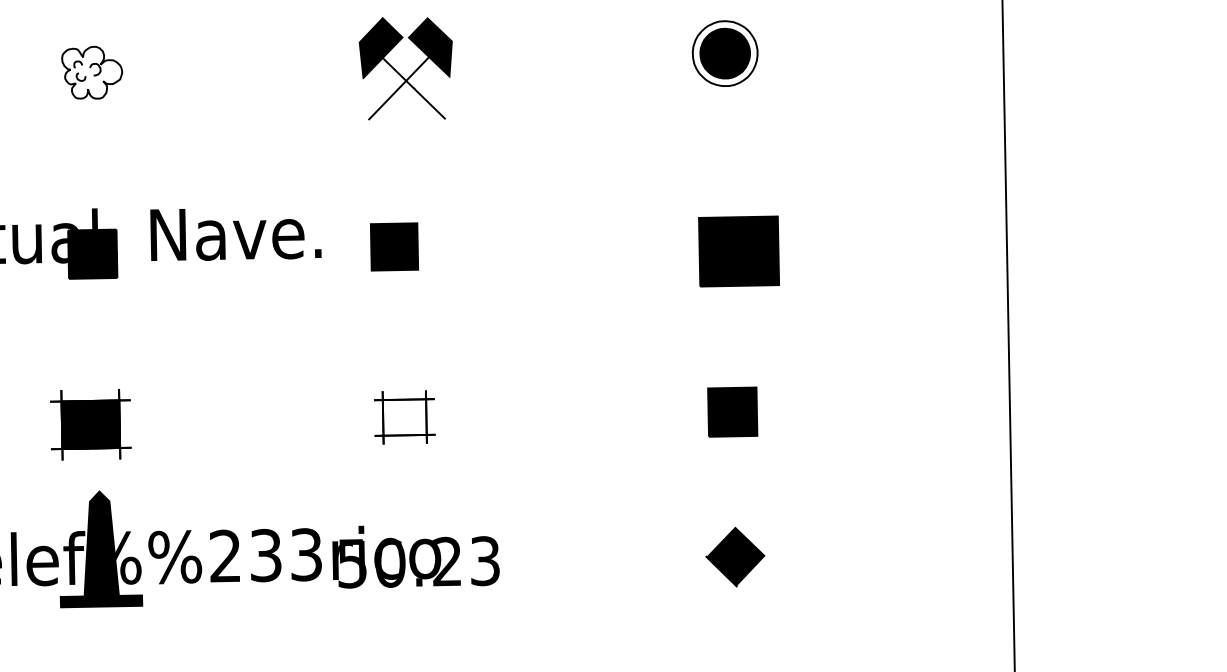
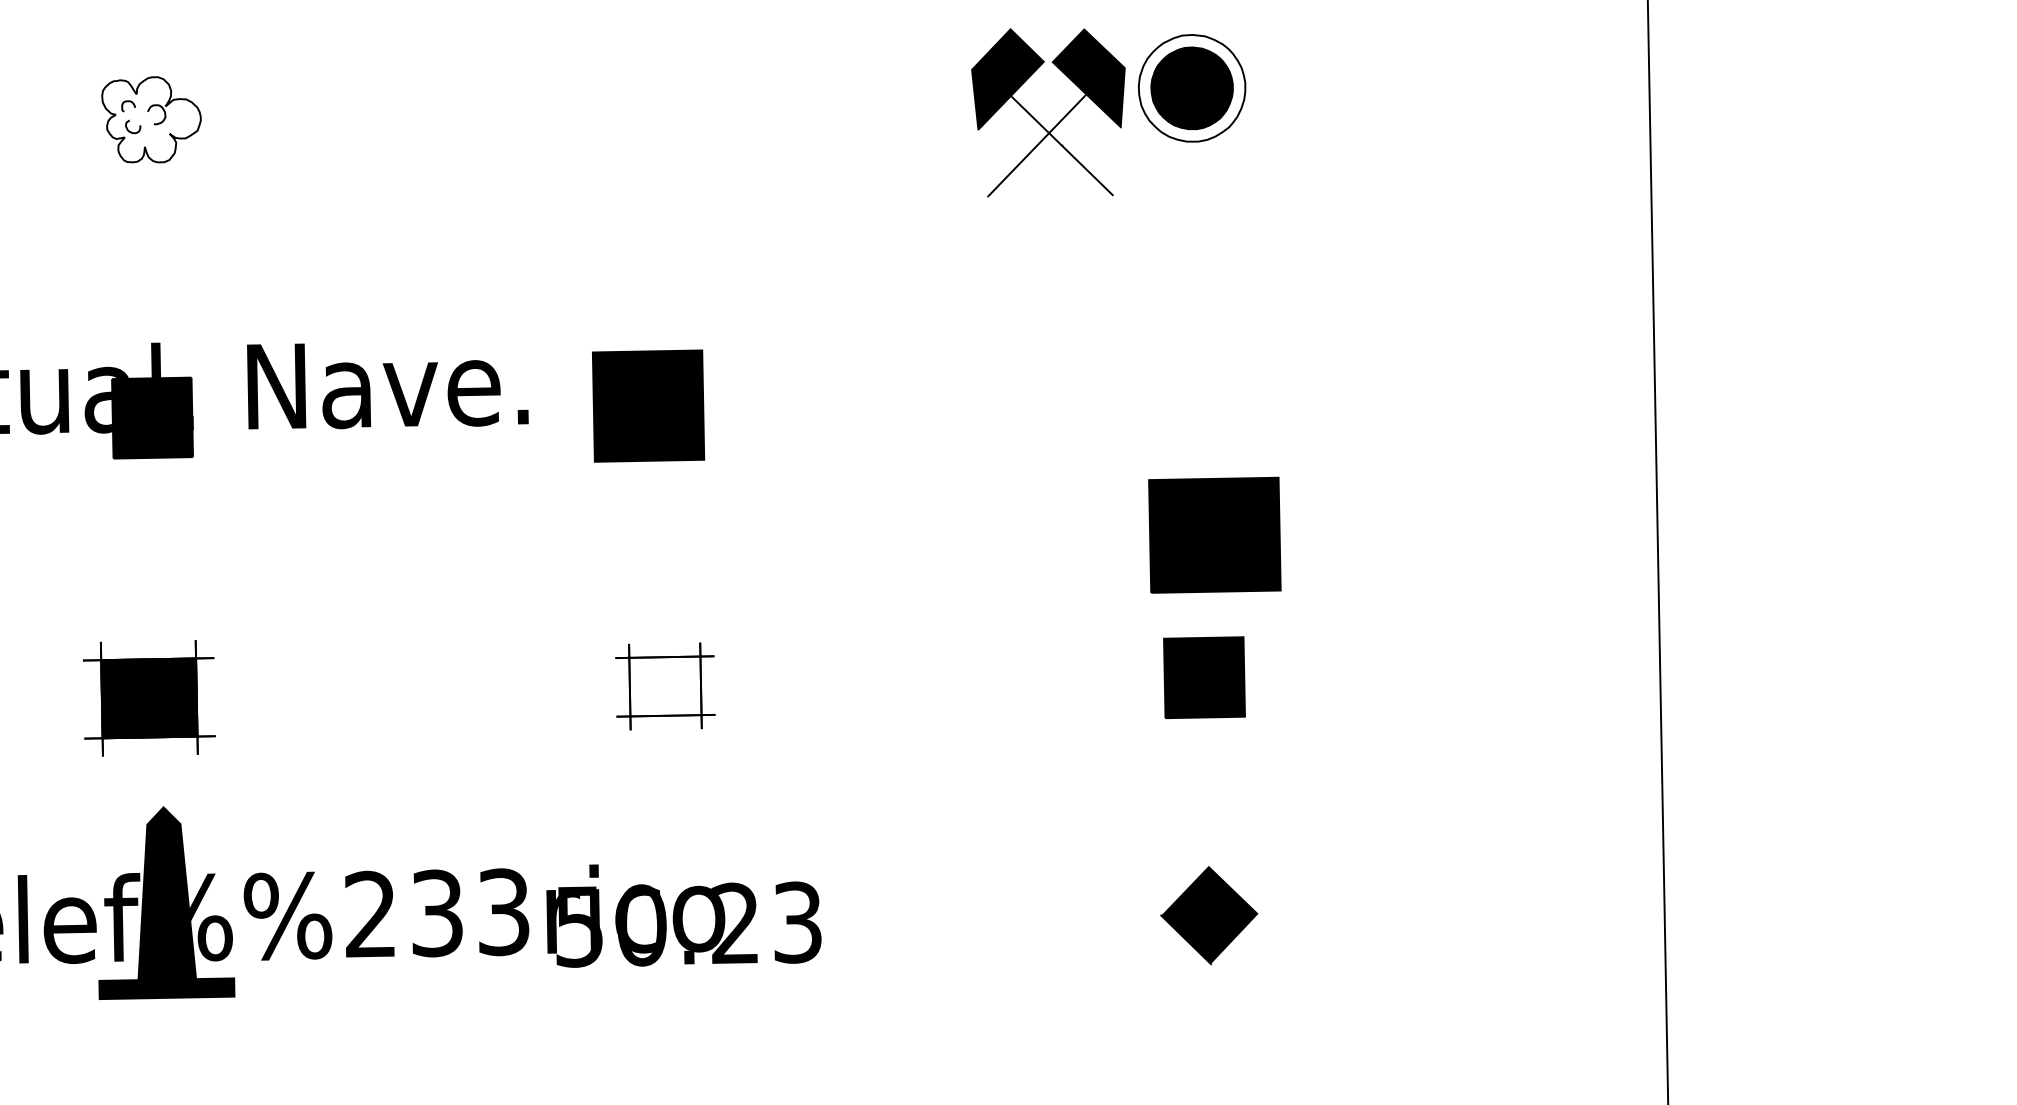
part: (400, 73) -> (1039, 121), moved
part: (394, 246) -> (648, 405), size x1.4
part: (738, 251) -> (1213, 535), moved

